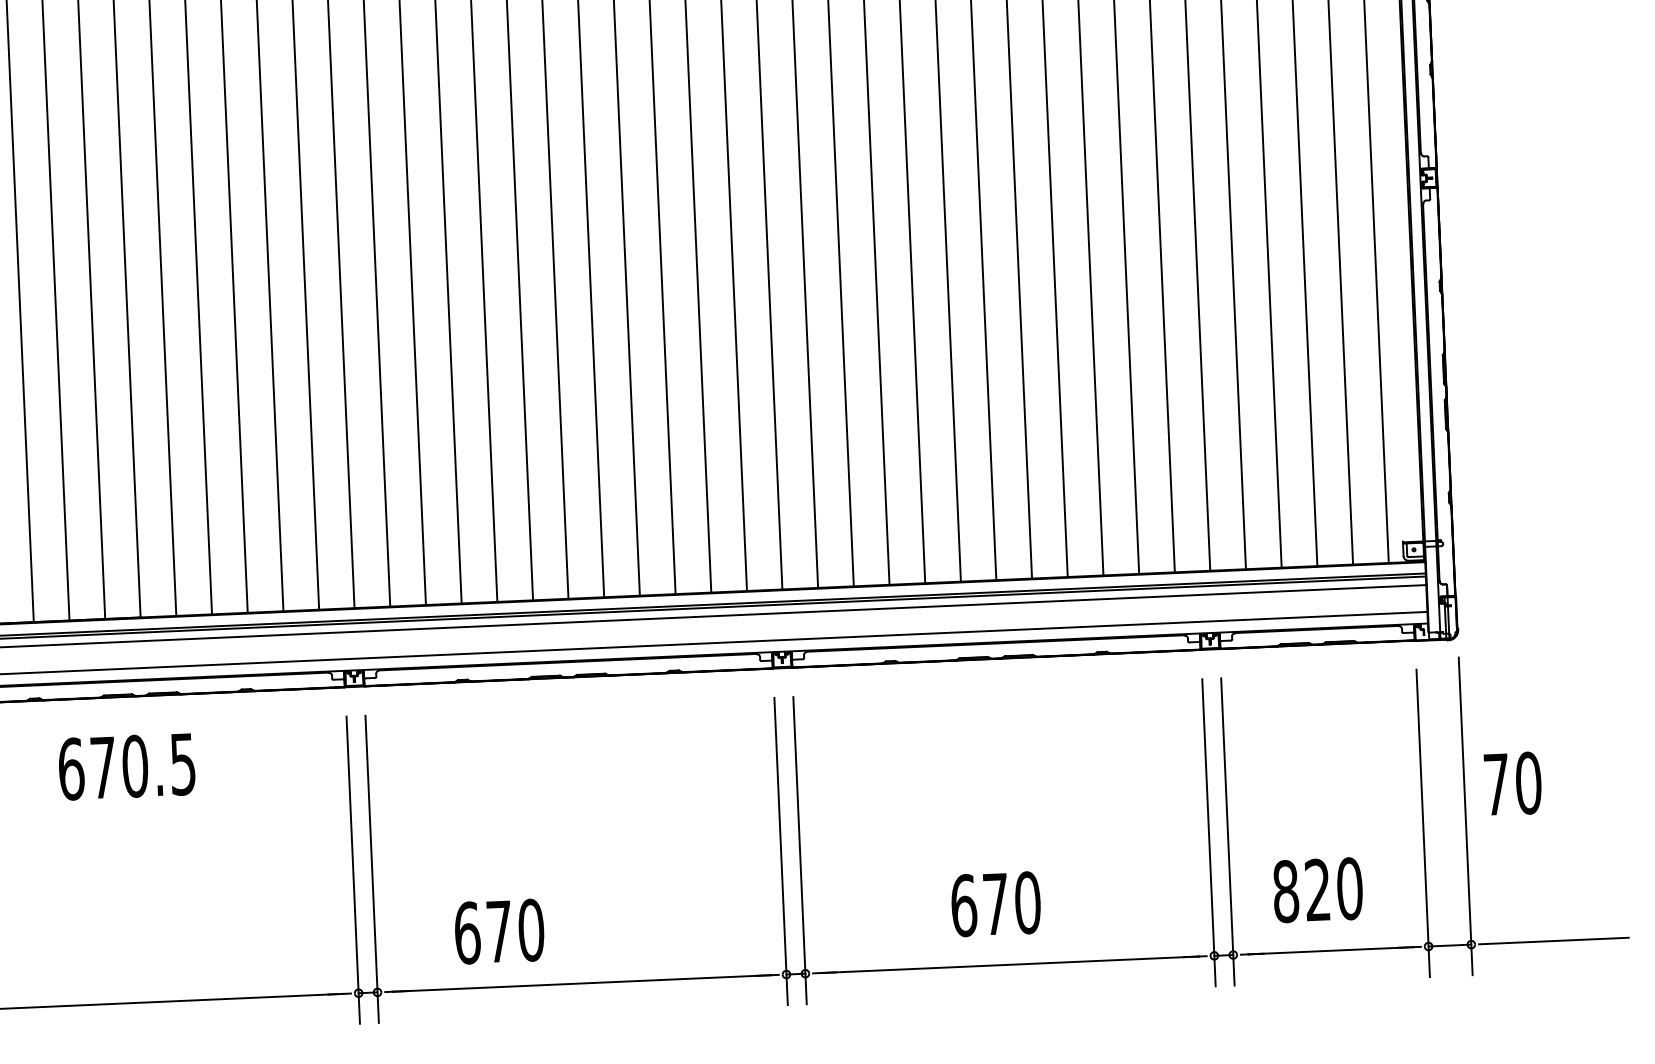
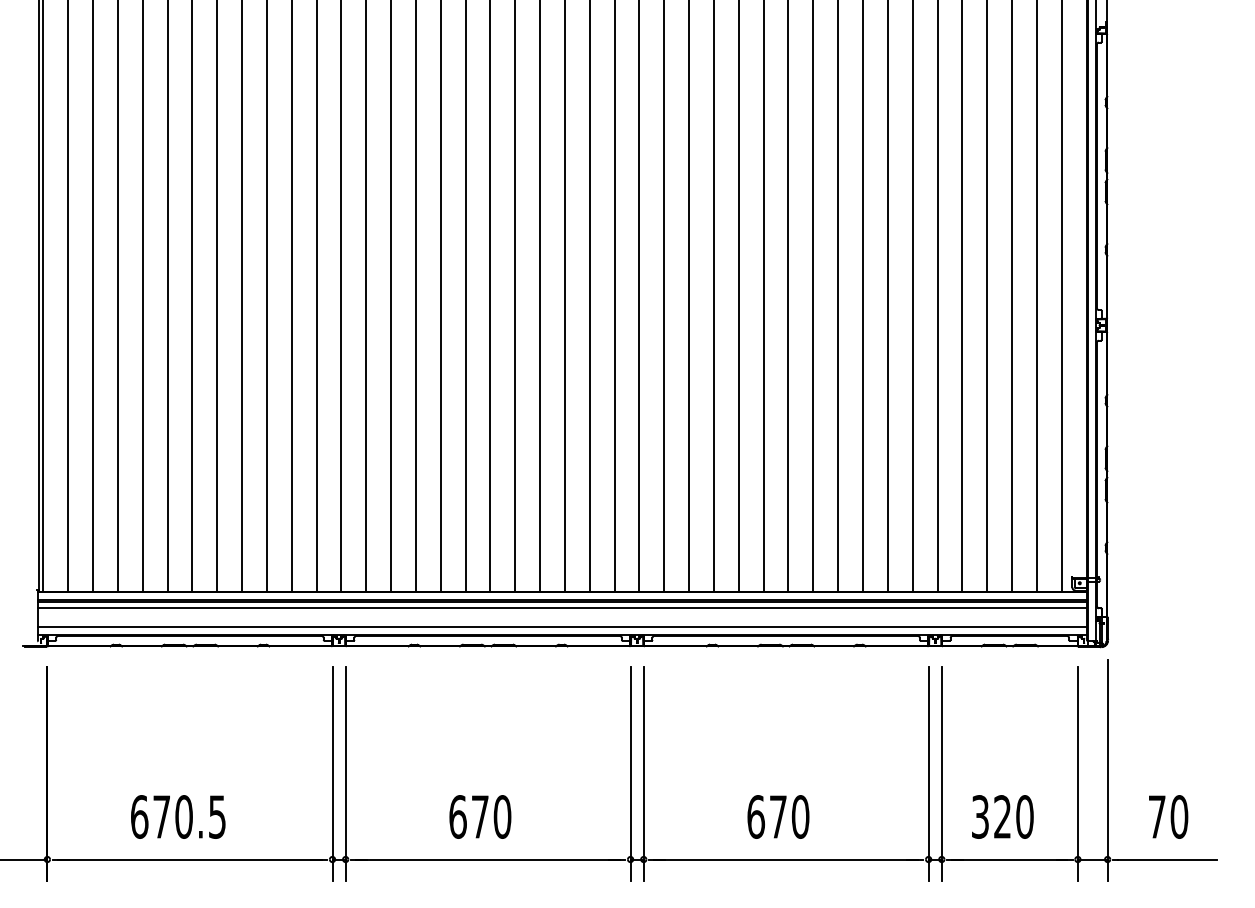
text: (127, 766) -> (178, 816), moved
text: (1512, 783) -> (1168, 816), moved
text: (1286, 890) -> (980, 816), 820 -> 320
text: (499, 930) -> (480, 816), moved

